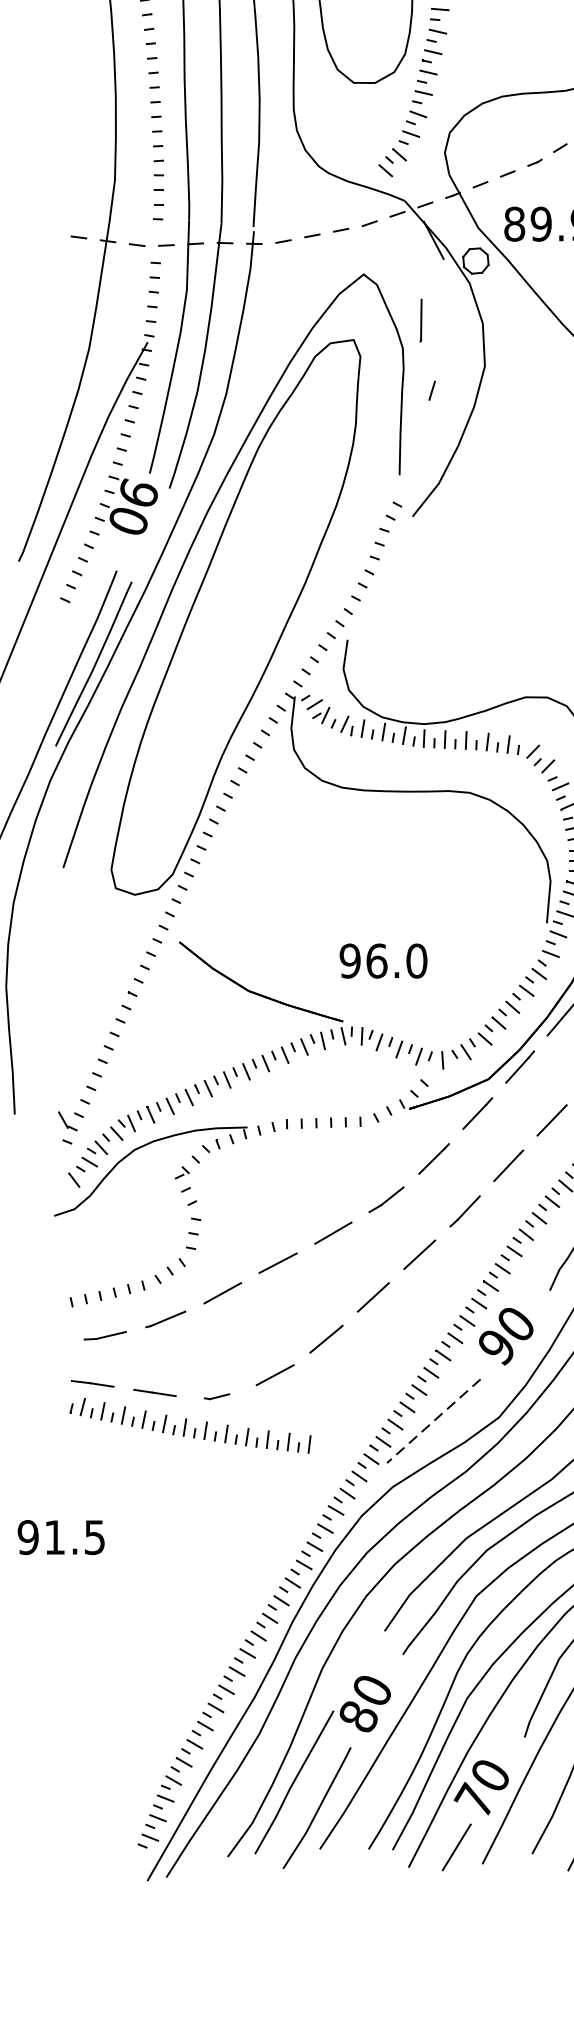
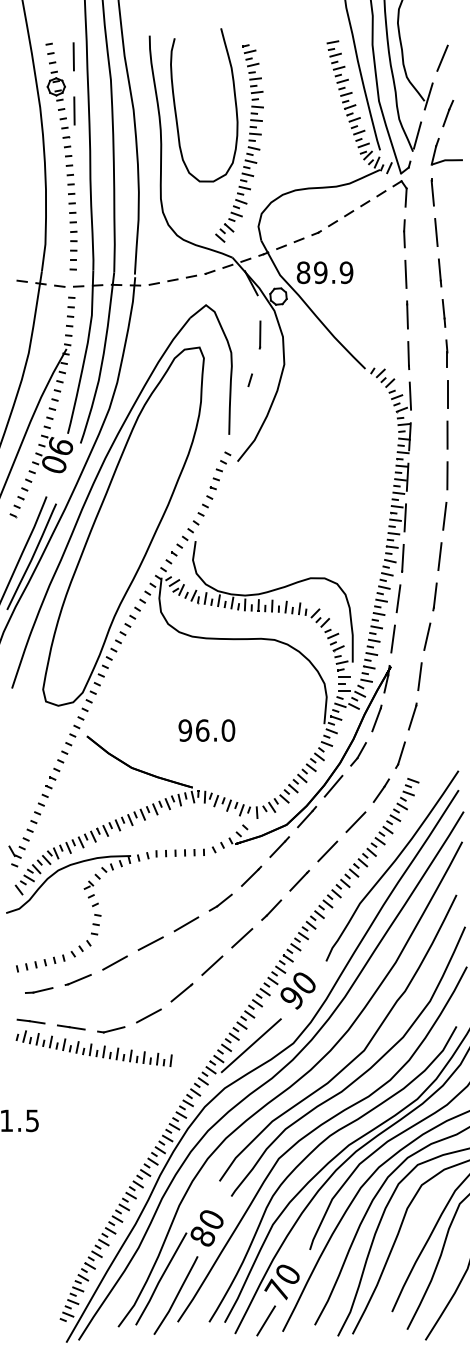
line: (420, 319) -> (259, 334), moved
text: (382, 960) -> (206, 730), moved
part: (217, 1396) -> (111, 1029), size x1.67
line: (434, 1420) -> (251, 1045), dashed -> solid

